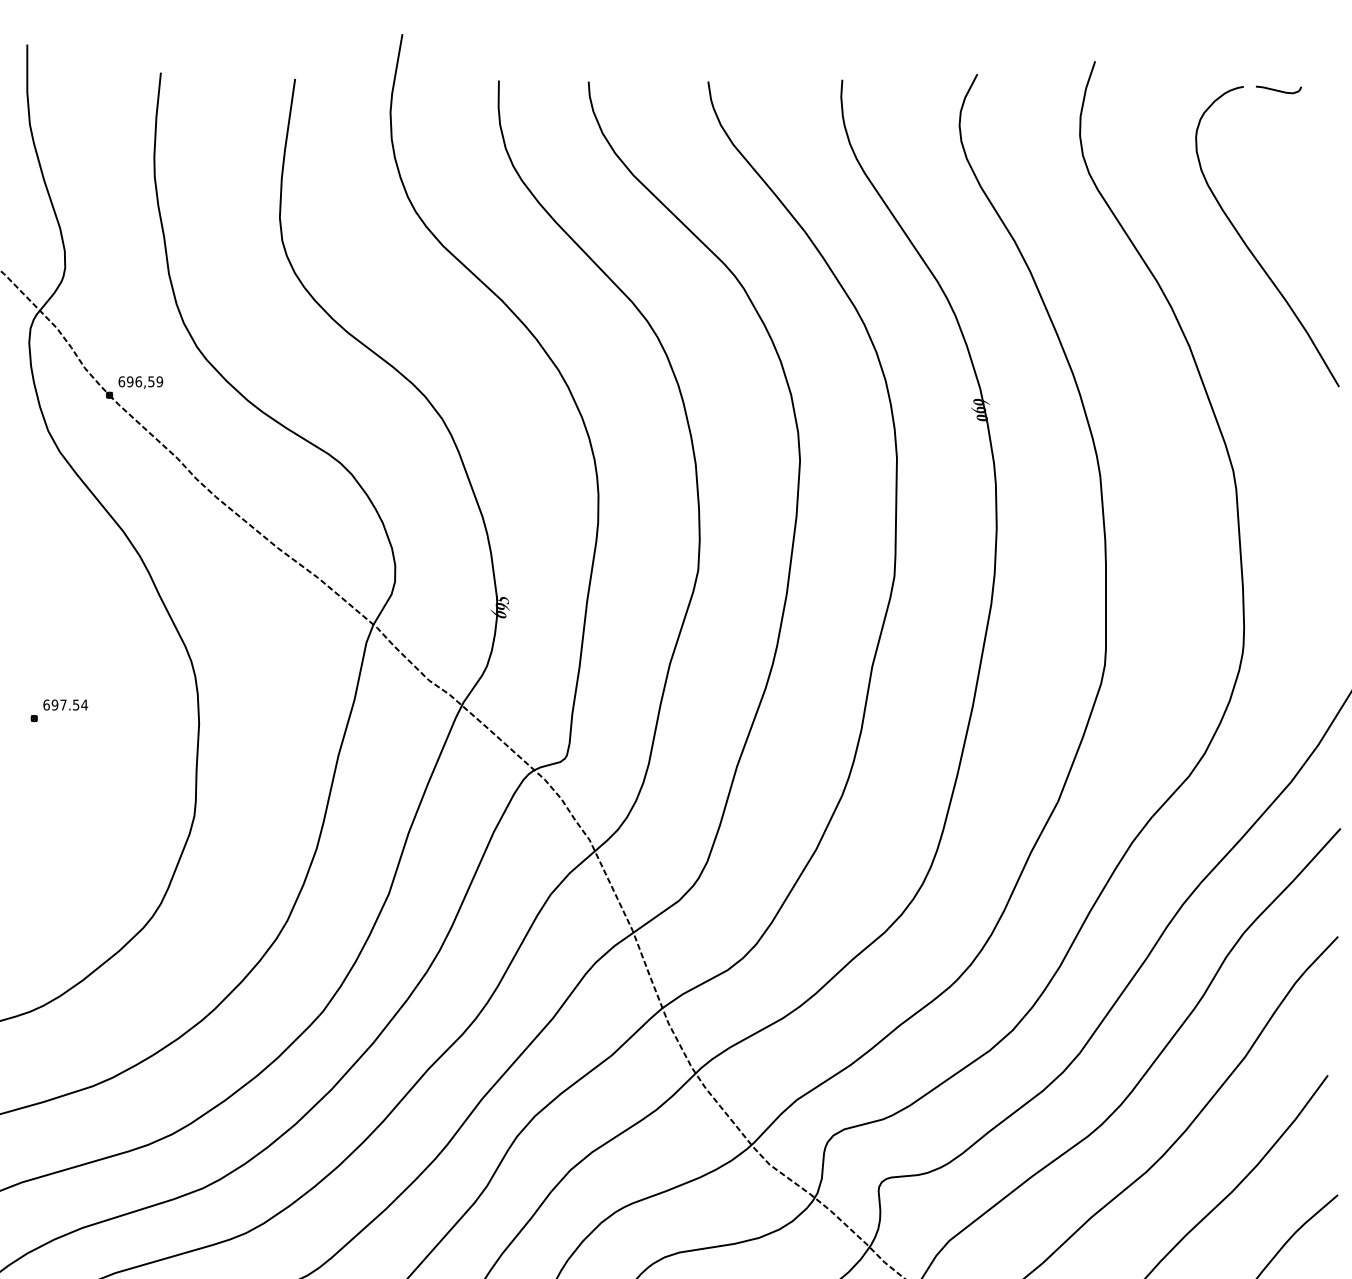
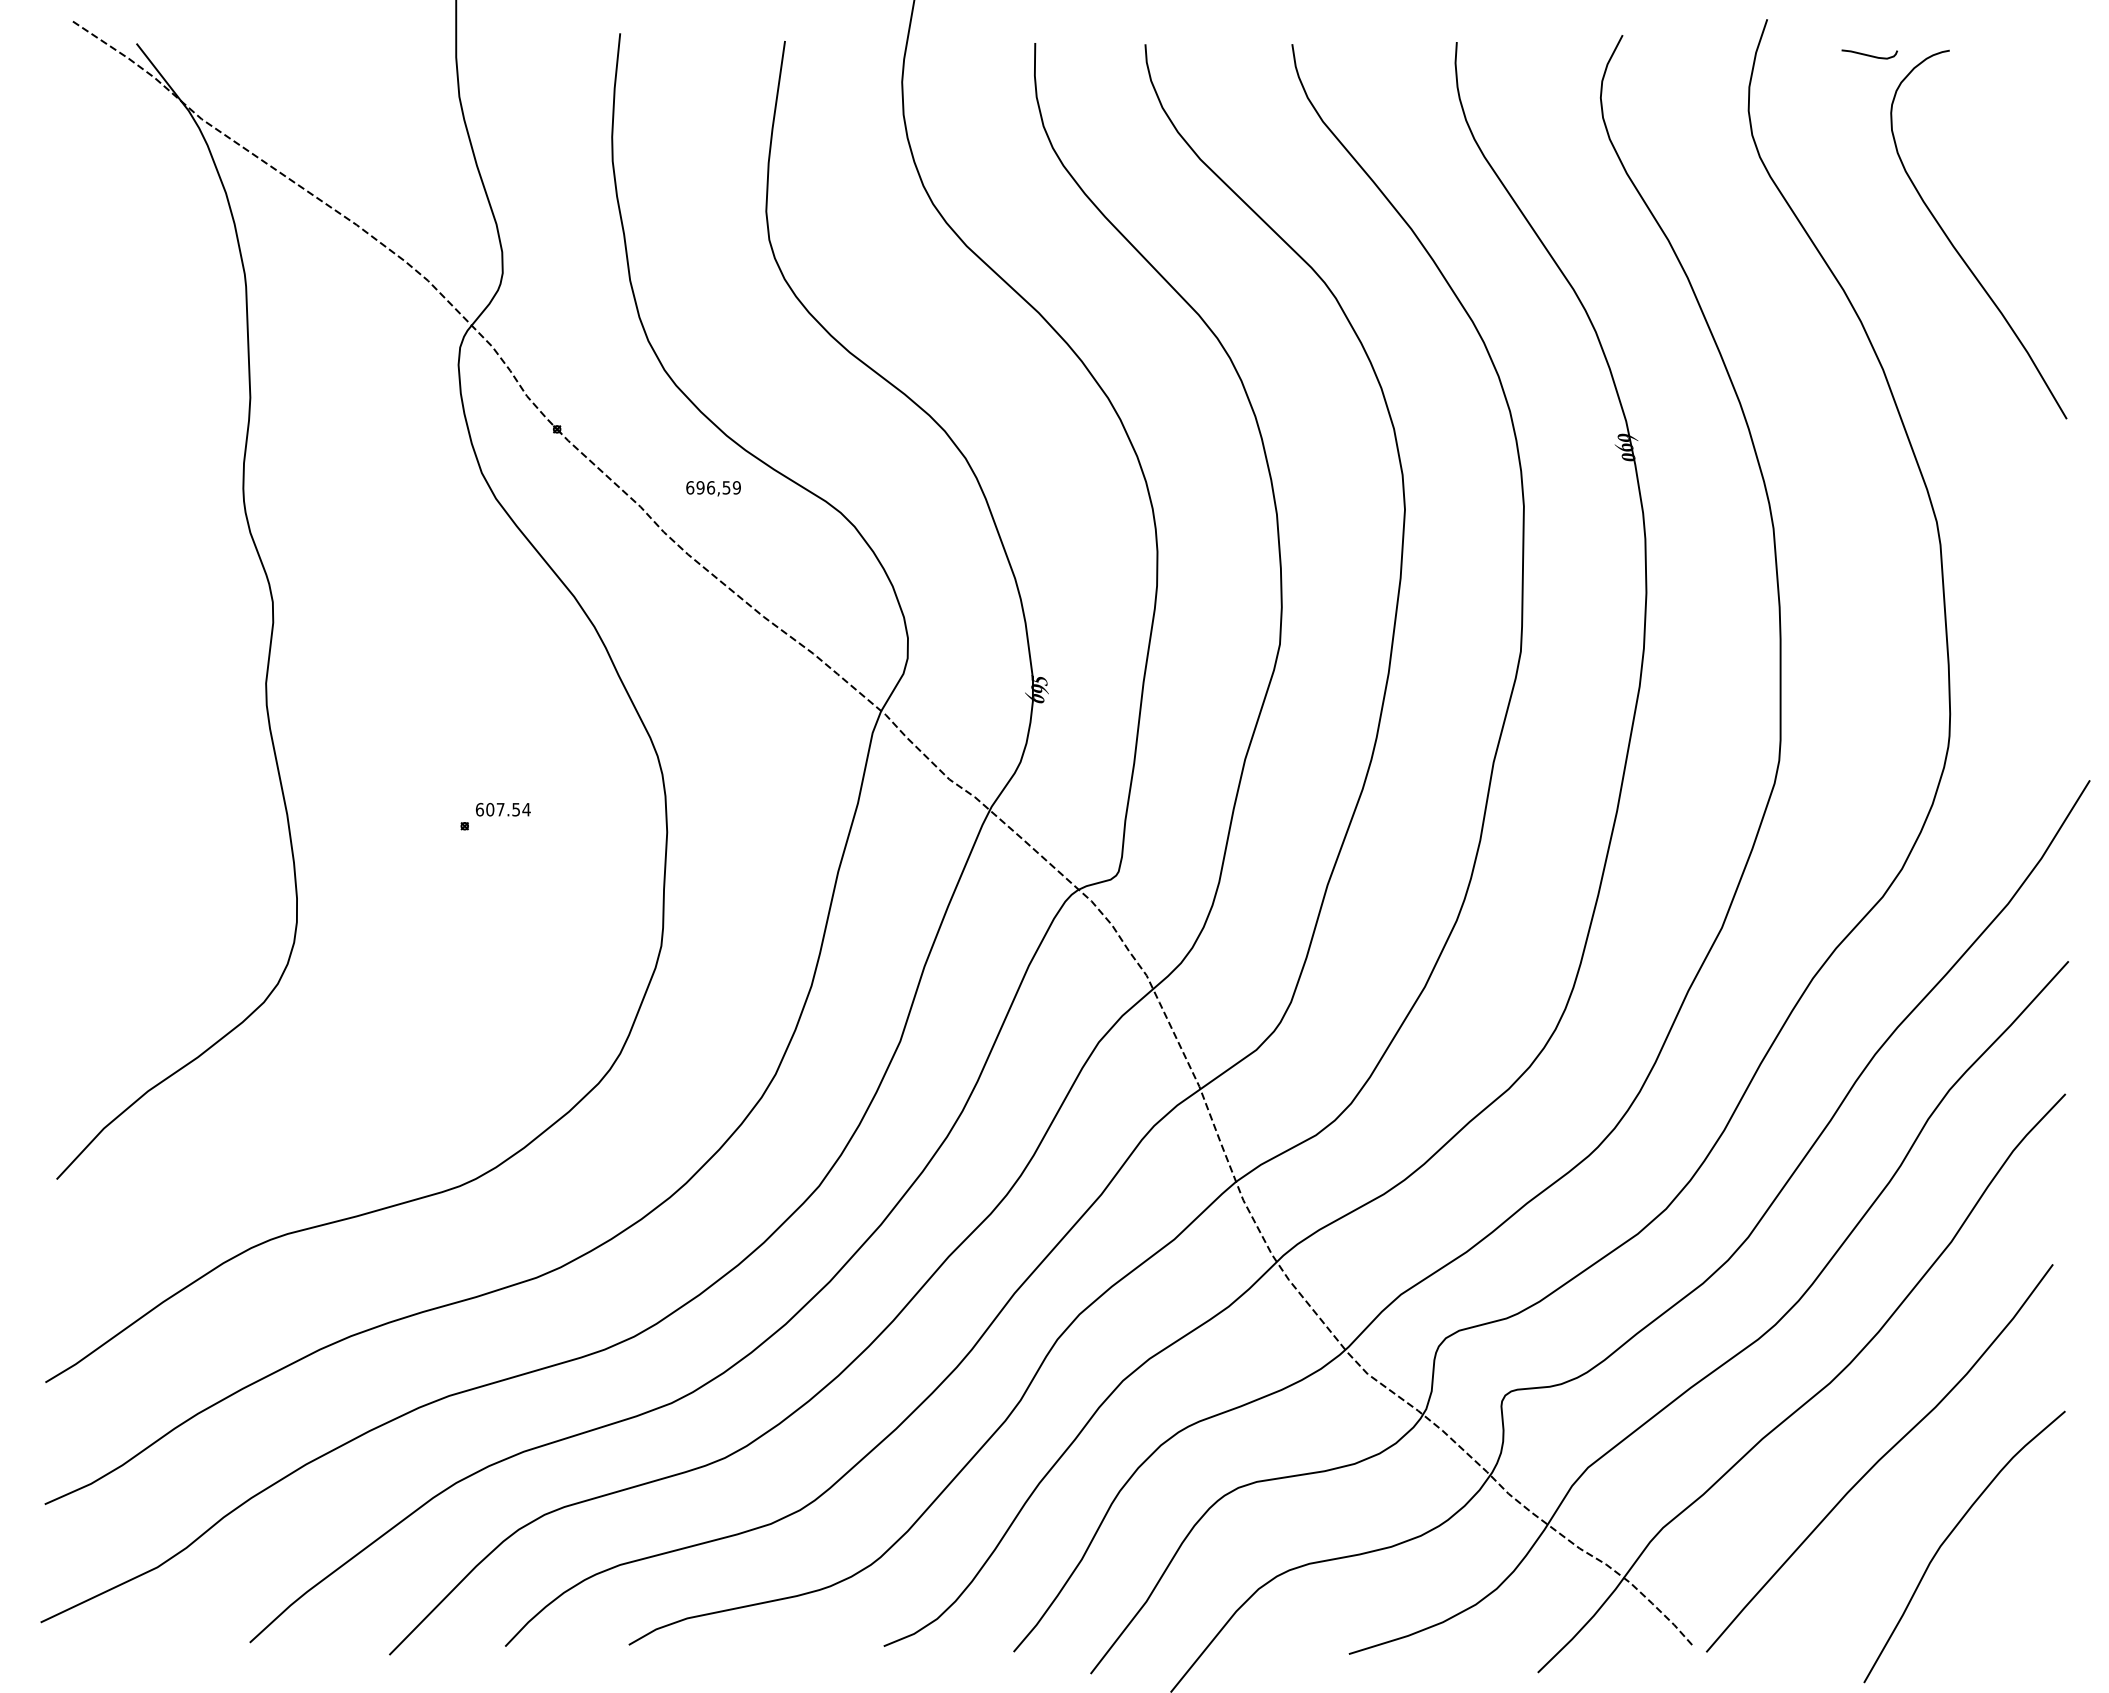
curve: (1278, 89) -> (1869, 54), moved
text: (140, 382) -> (713, 488), moved
text: (55, 704) -> (490, 809), 697.54 -> 607.54

